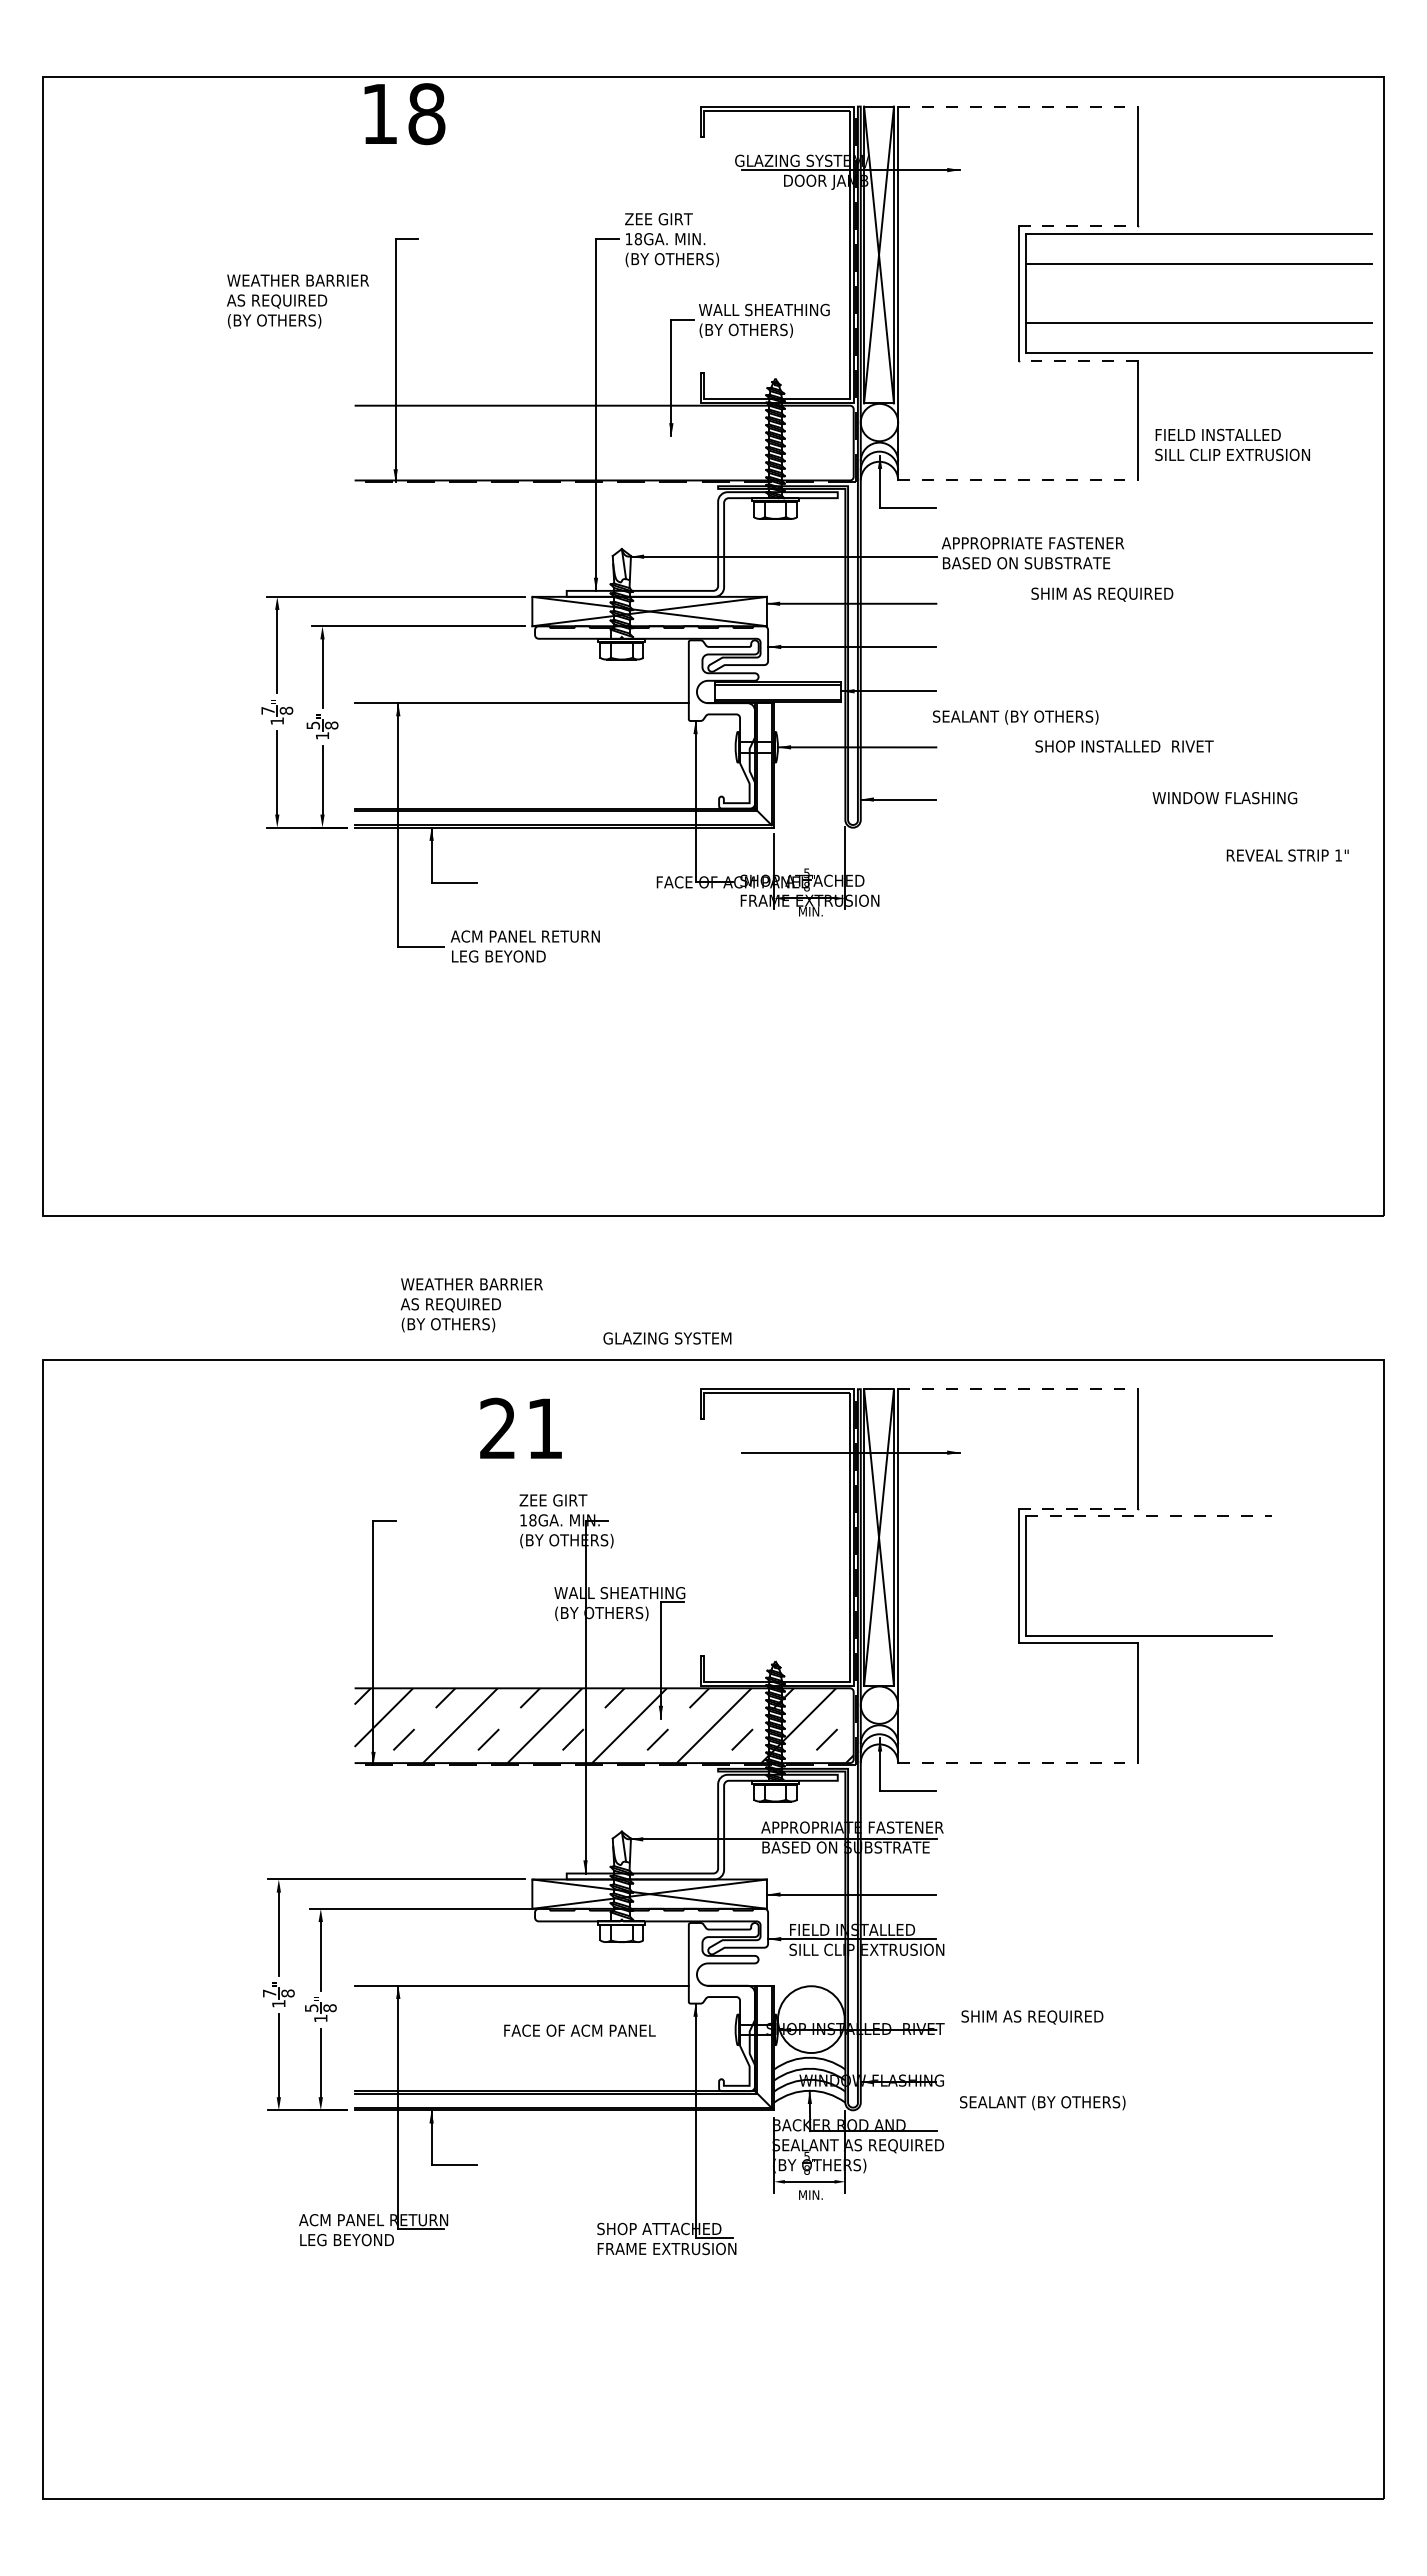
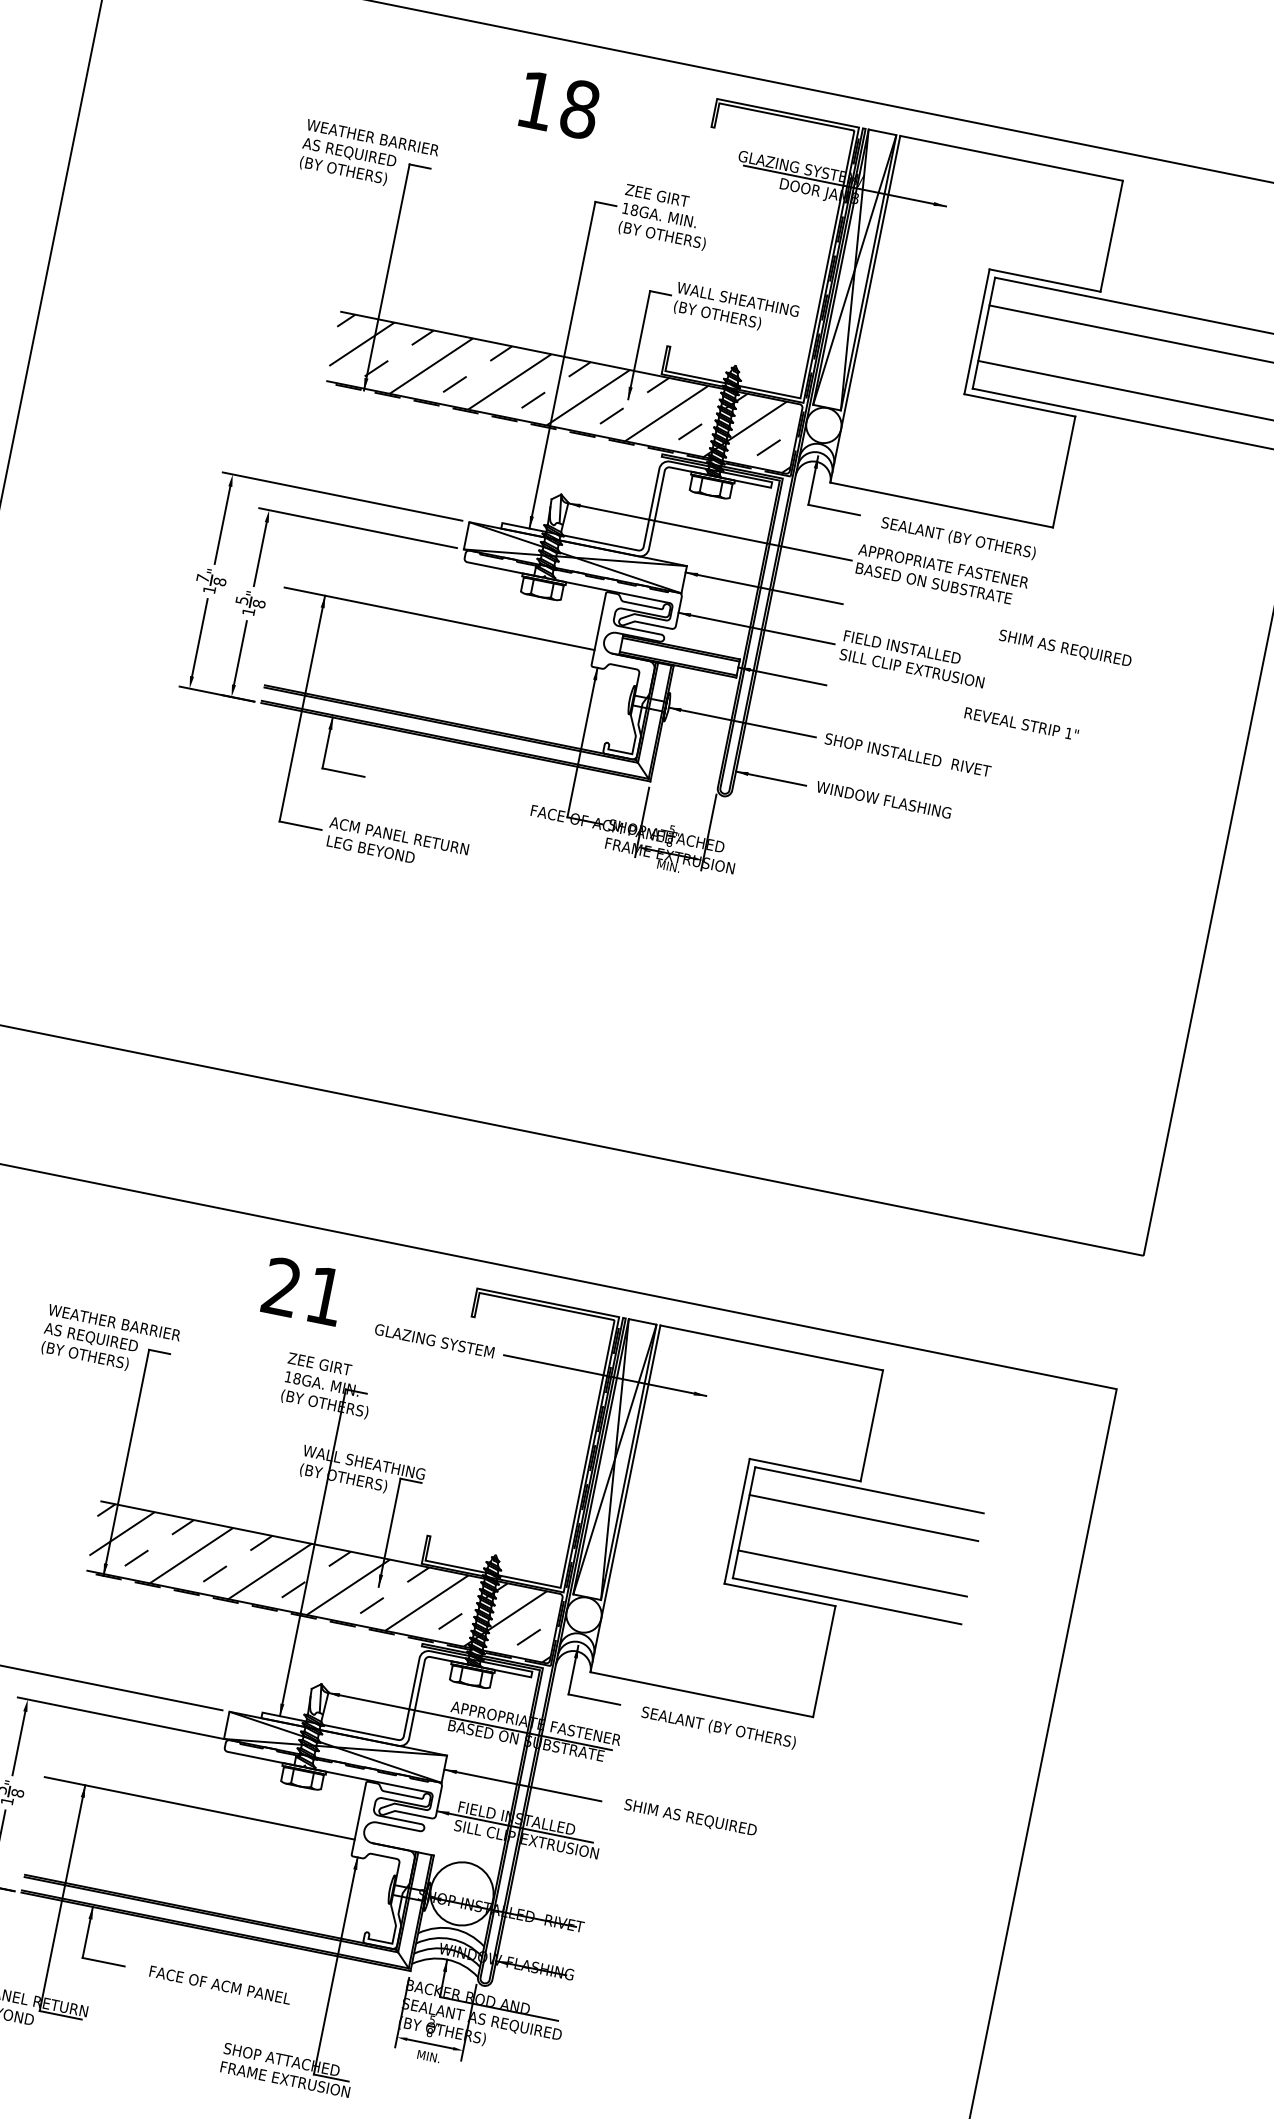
line: (1018, 106) -> (1011, 158), dashed -> solid
text: (404, 114) -> (559, 105), moved
line: (1078, 226) -> (1045, 280), dashed -> solid
text: (297, 301) -> (368, 156), moved
line: (1078, 360) -> (1020, 405), dashed -> solid
hatch: (603, 442) -> (564, 392), added
text: (1232, 444) -> (913, 658), moved
line: (1018, 480) -> (941, 505), dashed -> solid
text: (1102, 594) -> (1065, 648), moved
text: (1015, 717) -> (958, 538), moved
text: (1124, 746) -> (907, 755), moved
text: (1224, 798) -> (883, 800), moved
text: (1287, 855) -> (1021, 723), moved
text: (471, 1305) -> (110, 1342), moved
text: (667, 1338) -> (434, 1341), moved
line: (1018, 1389) -> (771, 1348), dashed -> solid
line: (1078, 1508) -> (805, 1469), dashed -> solid
line: (1149, 1516) -> (869, 1490), dashed -> solid
line: (1149, 1546) -> (864, 1518), added
line: (1149, 1606) -> (852, 1573), added
line: (1018, 1763) -> (702, 1695), dashed -> solid
text: (1032, 2017) -> (690, 1818), moved
text: (579, 2030) -> (219, 1984), moved
text: (1042, 2102) -> (718, 1727), moved

